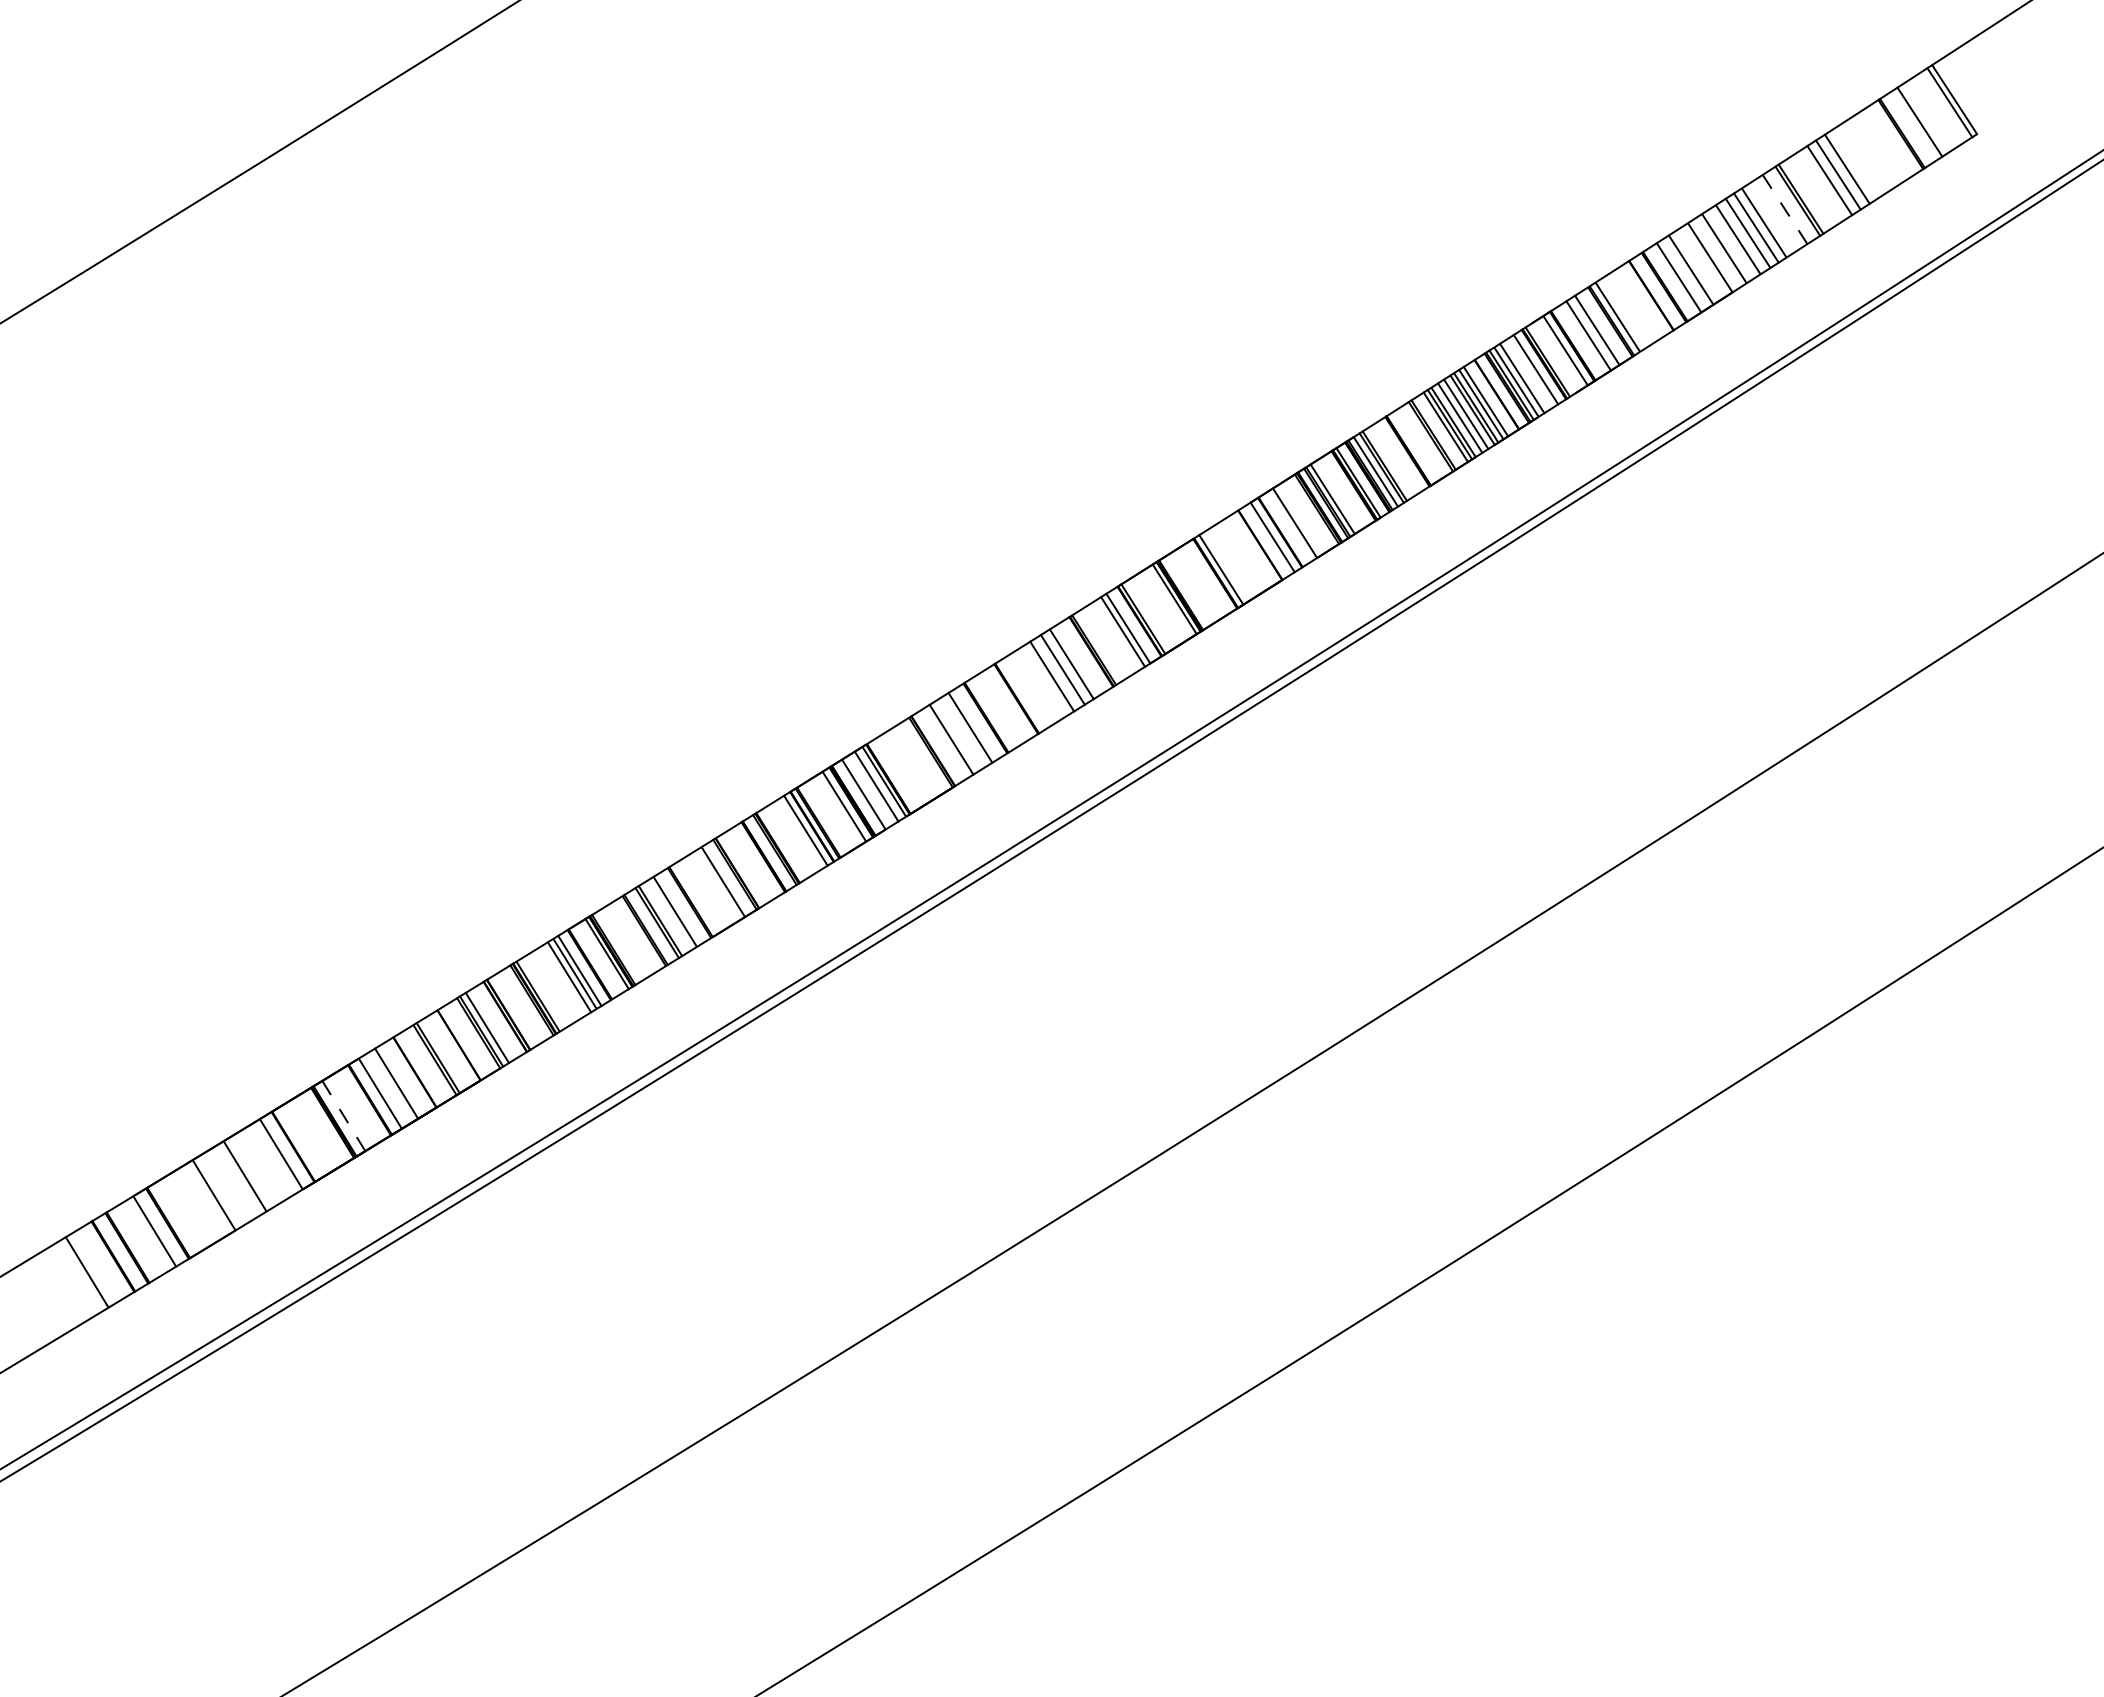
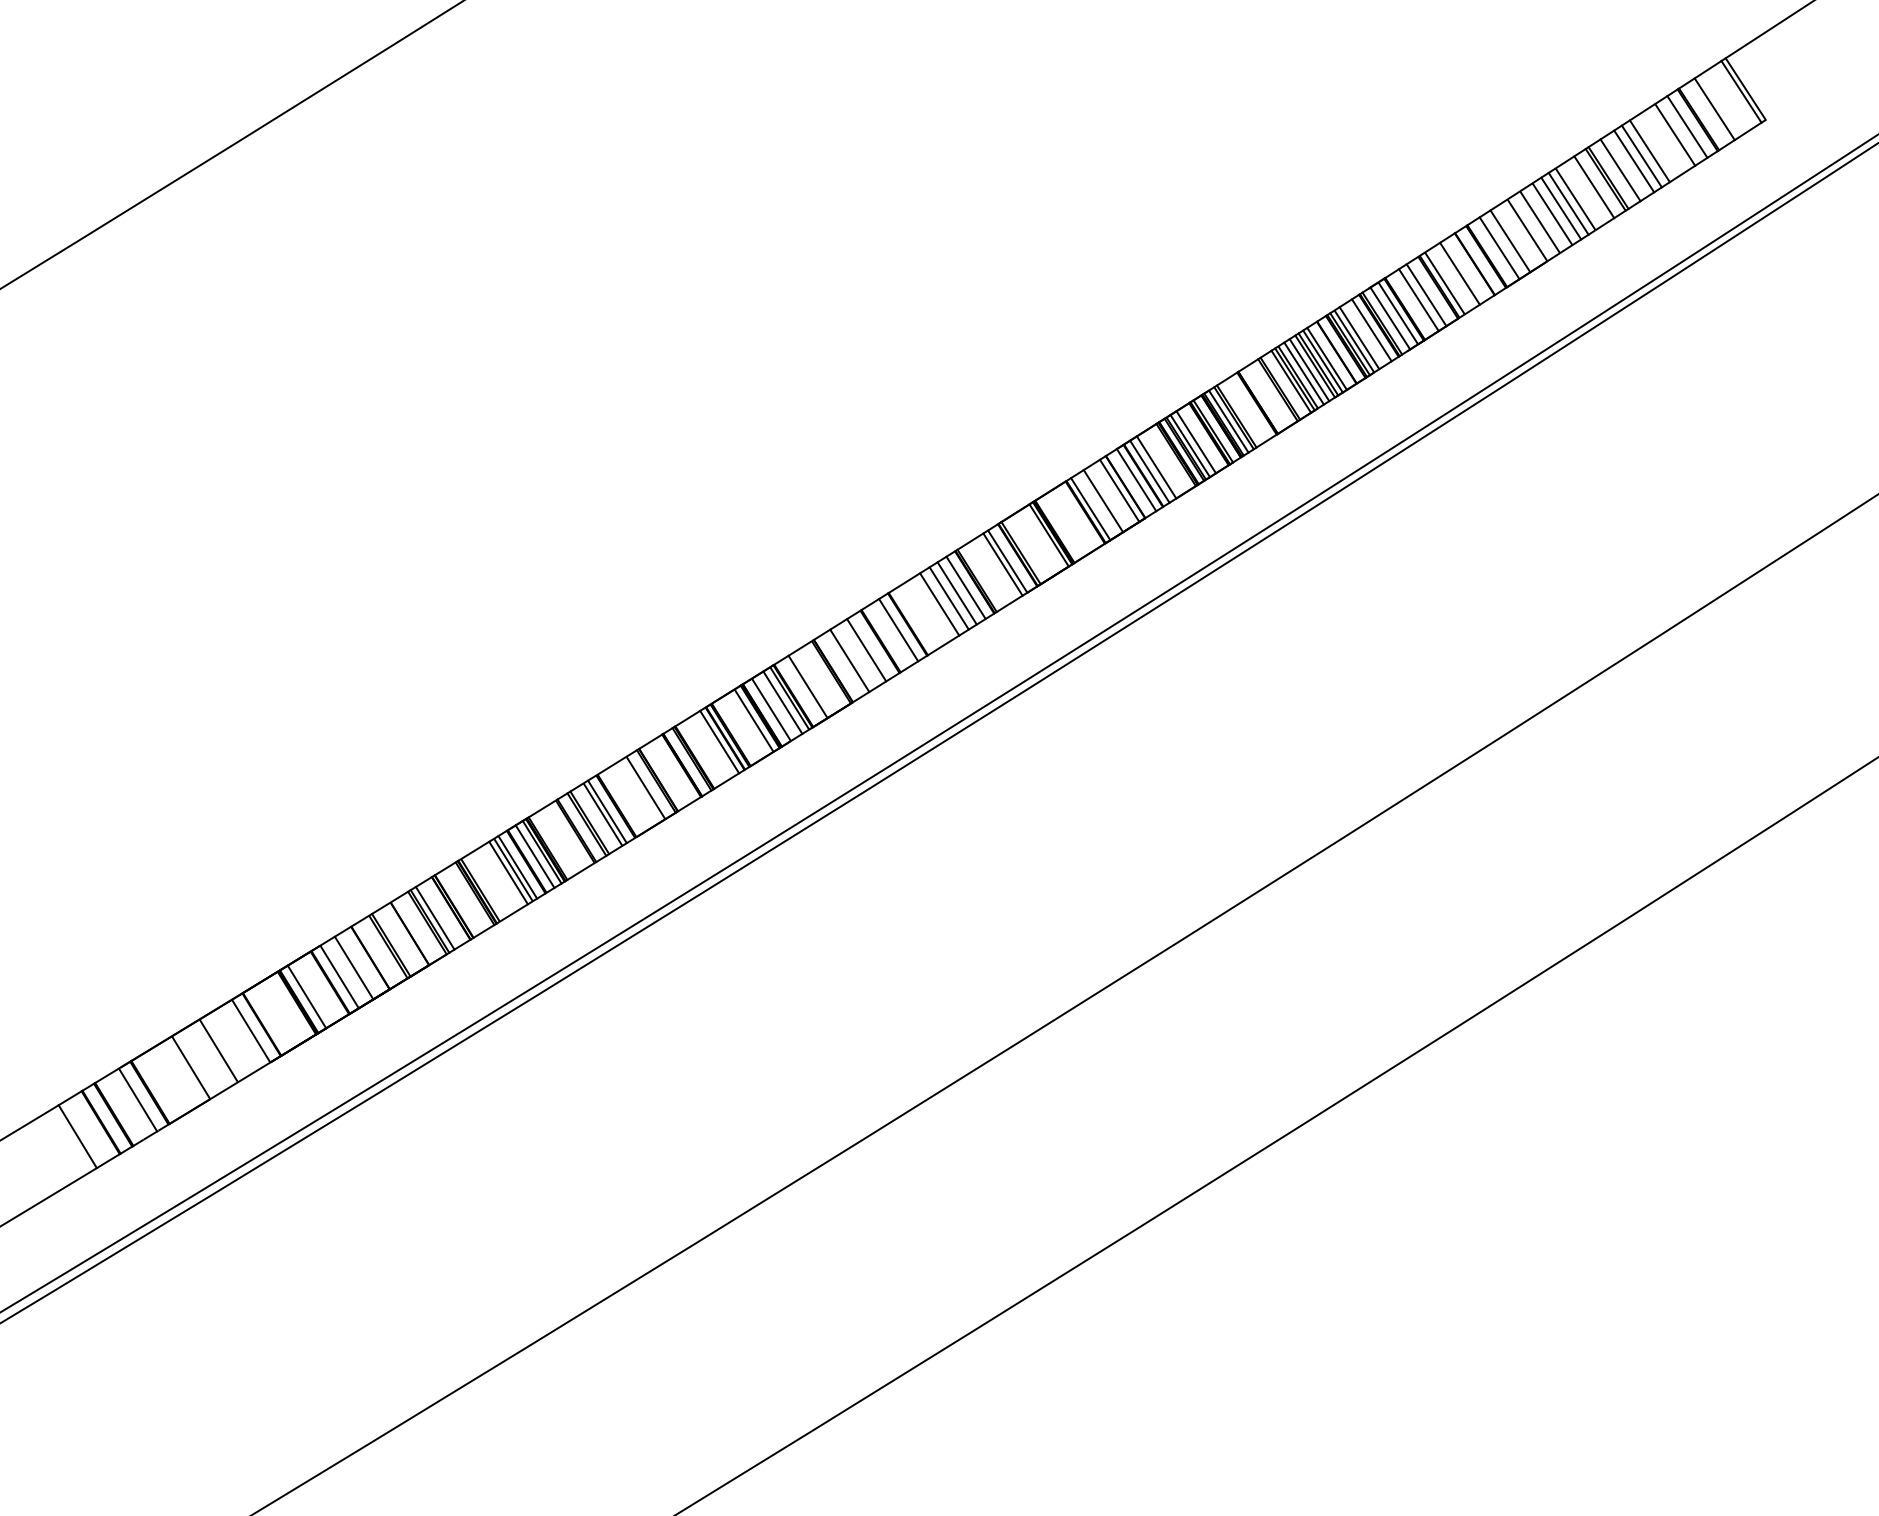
line: (1888, 141) -> (1686, 126), added
line: (1875, 150) -> (1675, 134), added
line: (1814, 190) -> (1620, 170), added
line: (1785, 209) -> (1594, 187), dashed -> solid
line: (1634, 306) -> (1459, 273), added
line: (1556, 356) -> (1390, 318), added
line: (1339, 494) -> (1196, 441), added
line: (1287, 527) -> (1149, 471), added
line: (1253, 549) -> (1119, 490), added
line: (1235, 560) -> (1103, 500), added
line: (1081, 657) -> (965, 587), added
line: (1006, 705) -> (898, 630), added
line: (904, 768) -> (807, 686), added
line: (679, 908) -> (606, 811), added
line: (598, 958) -> (534, 856), added
line: (344, 1116) -> (307, 997), dashed -> solid

